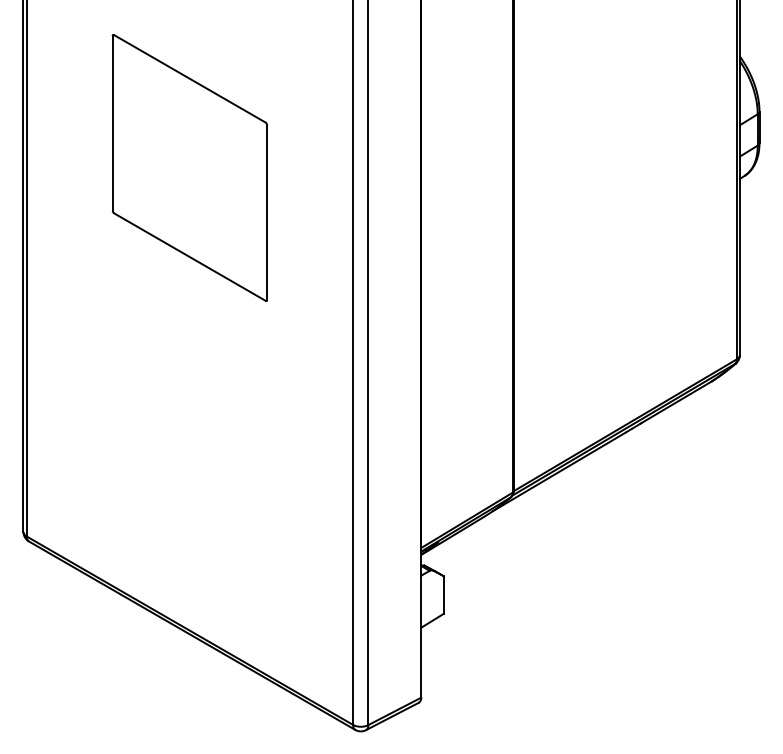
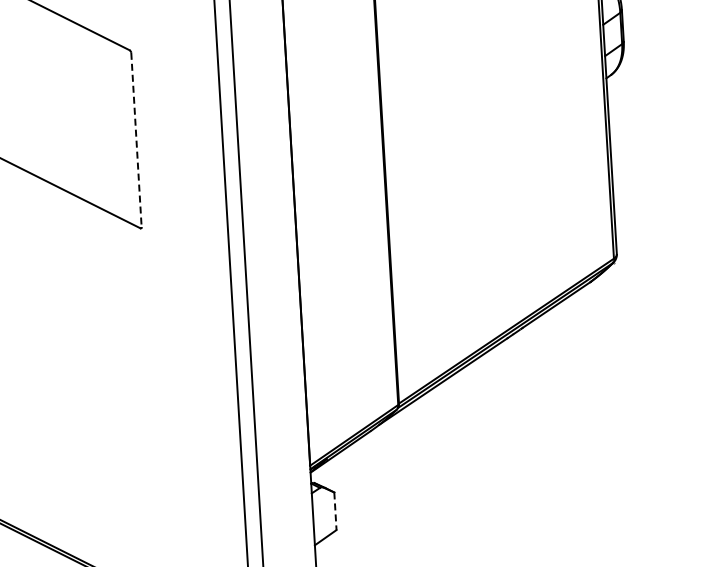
line: (267, 213) -> (136, 140), solid -> dashed
line: (443, 595) -> (335, 511), solid -> dashed

